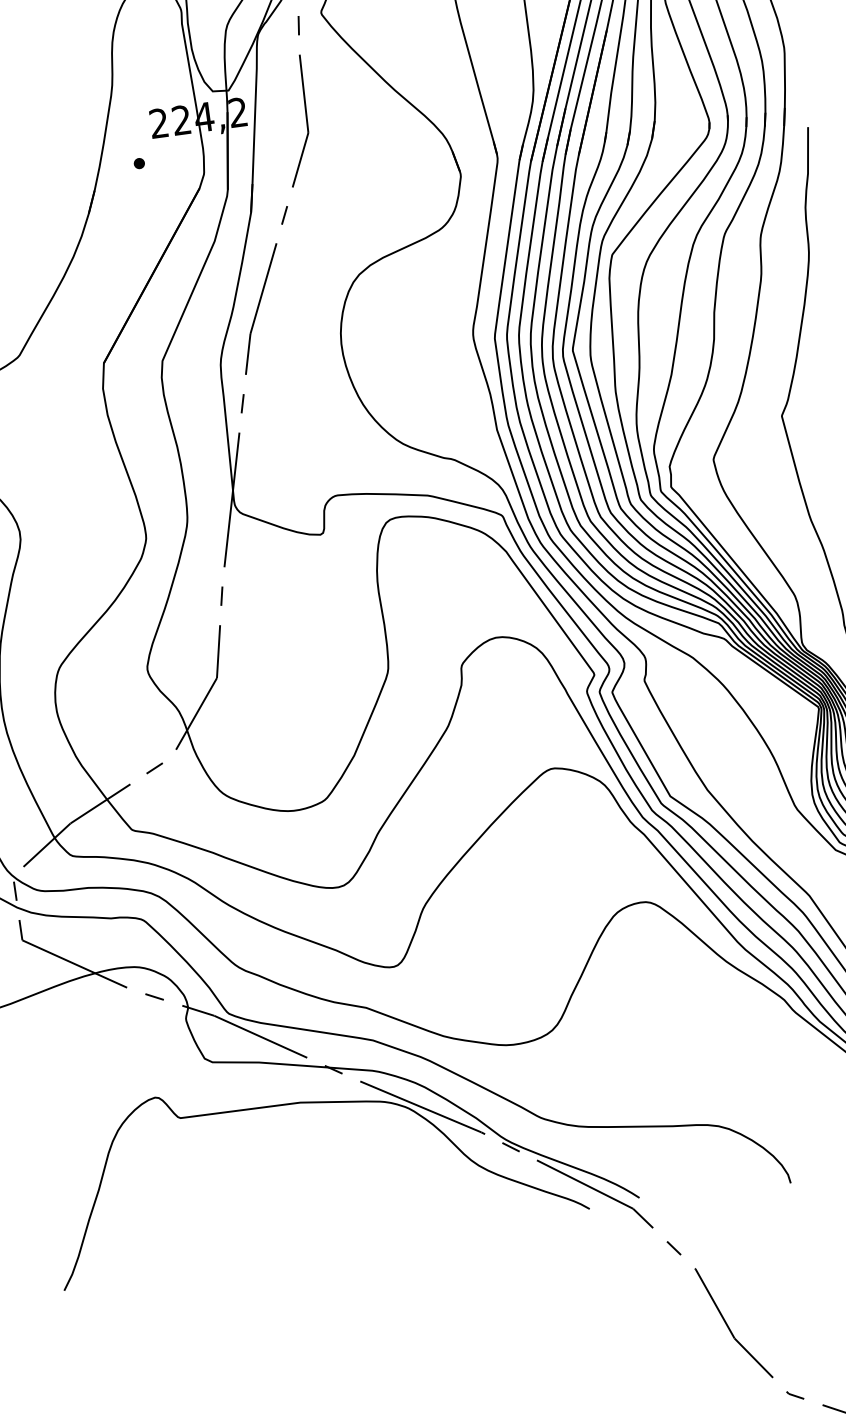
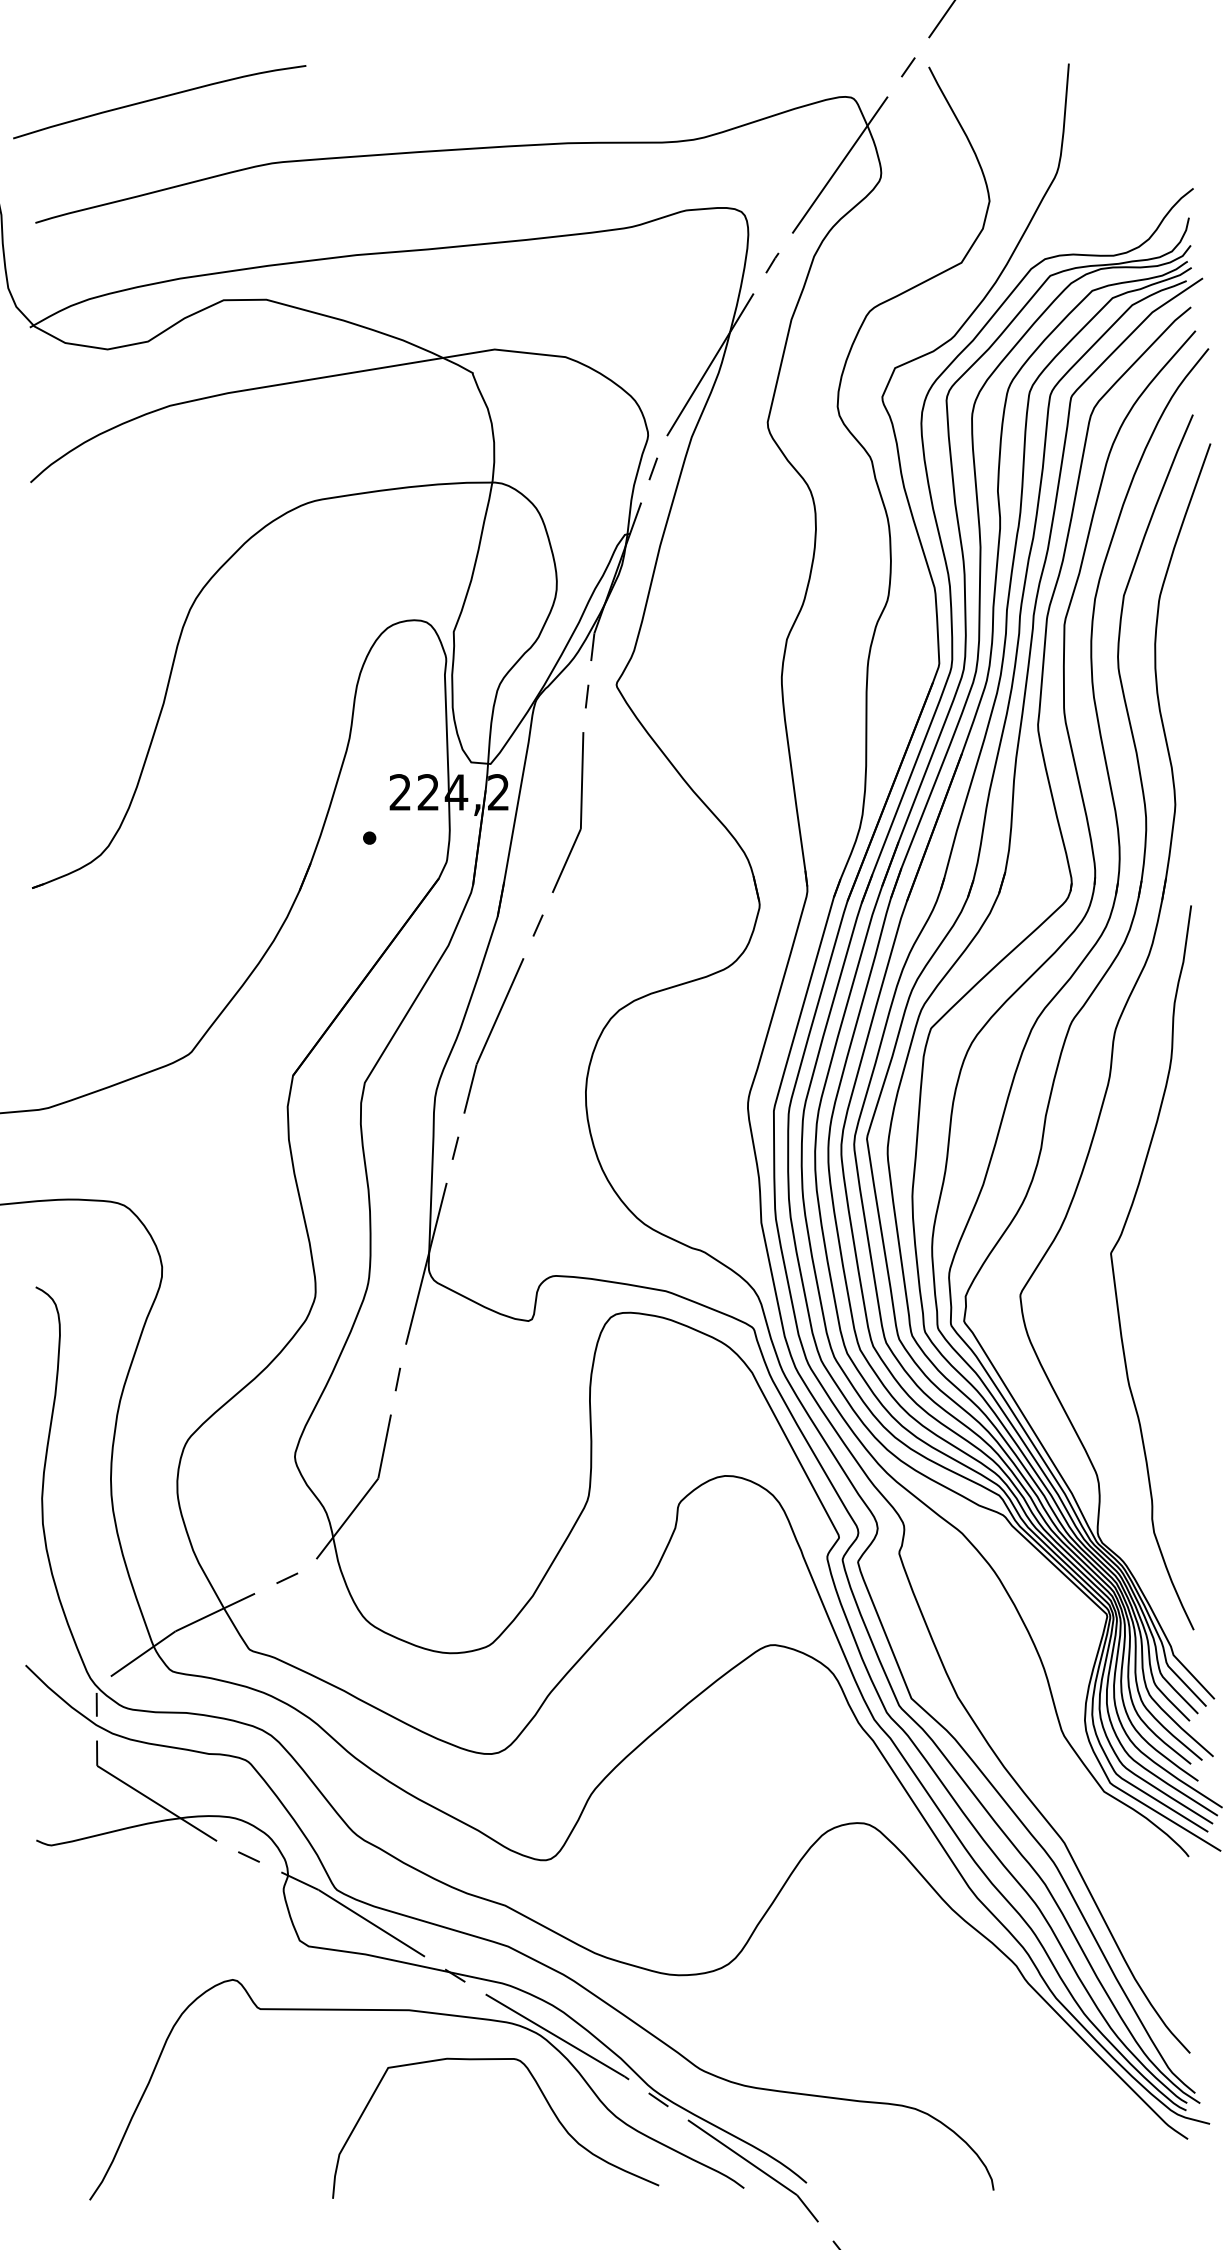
curve: (421, 1161) -> (546, 2102), added

